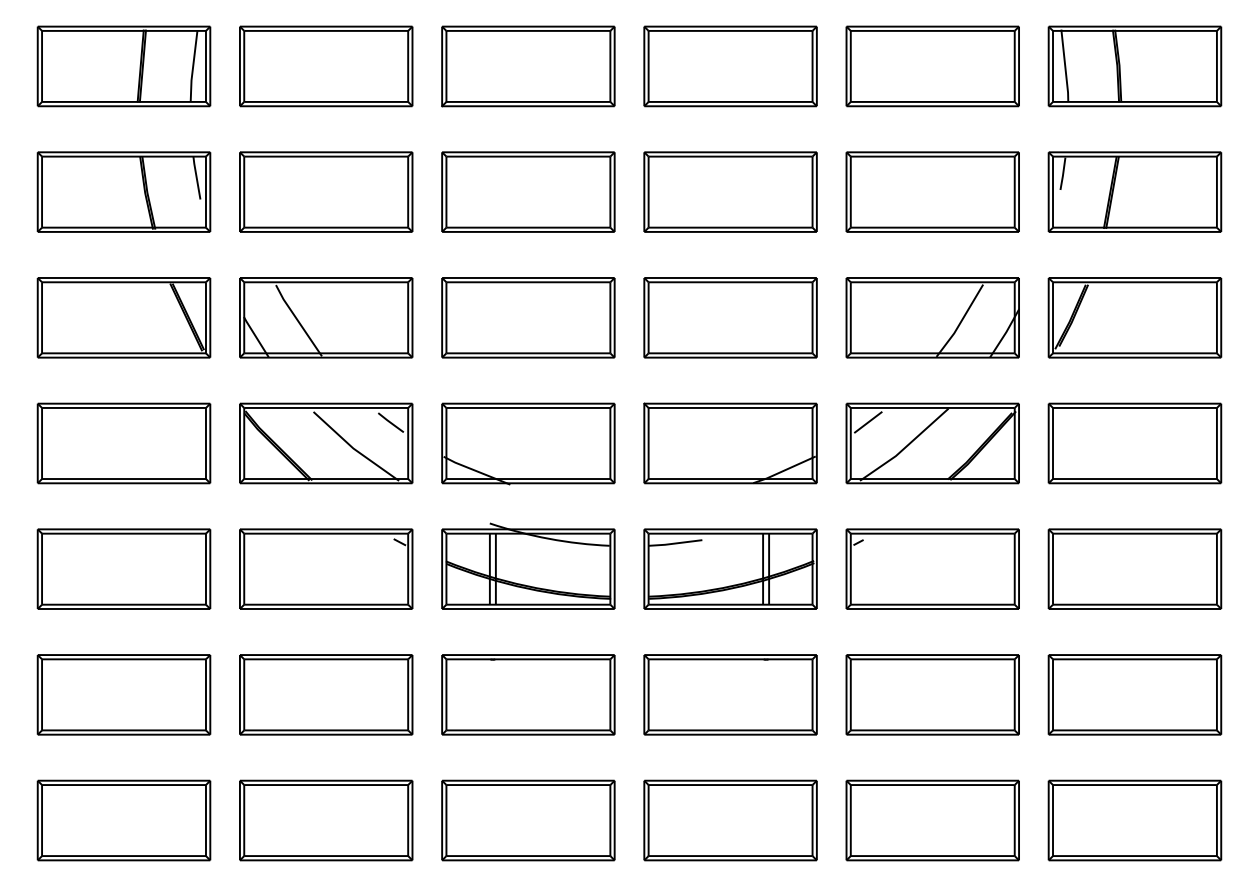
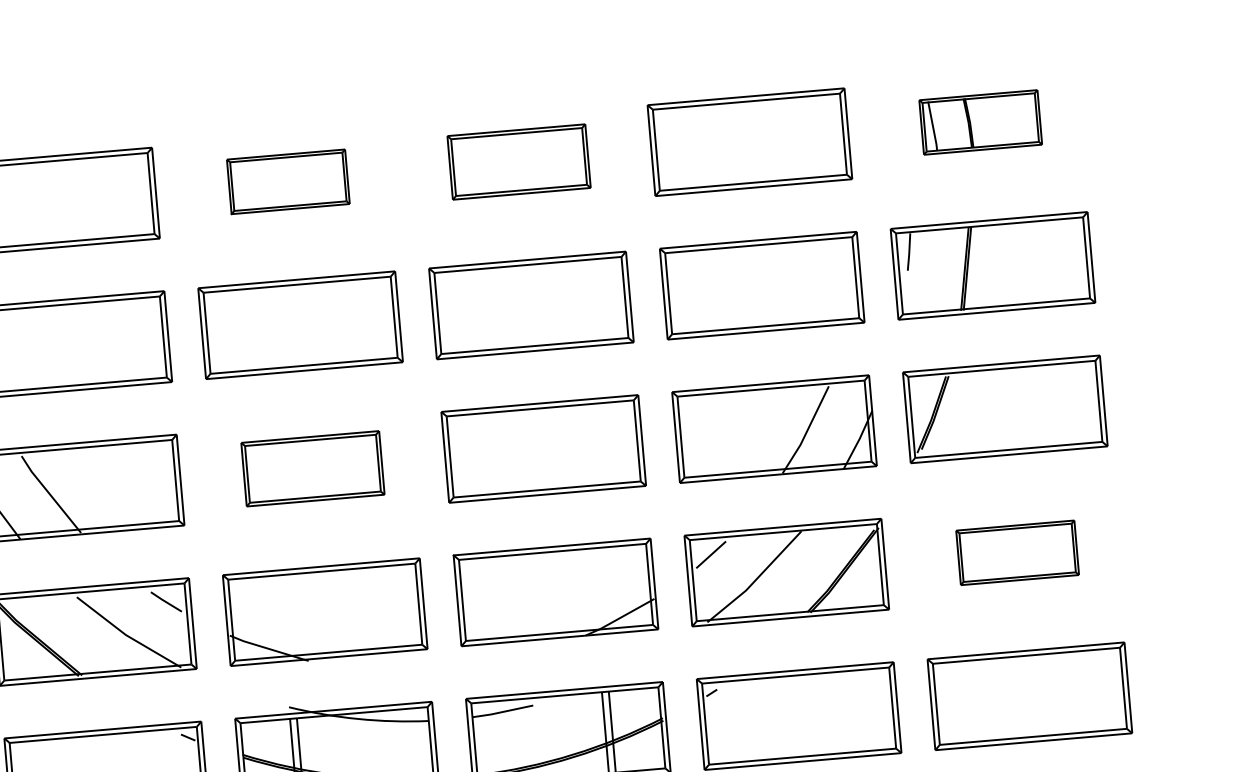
part: (528, 66) -> (288, 181), size x0.6
part: (730, 66) -> (519, 162), size x0.7
part: (1134, 66) -> (980, 122), size x0.6
part: (528, 317) -> (313, 468), size x0.7
part: (1134, 443) -> (1017, 552), size x0.6

